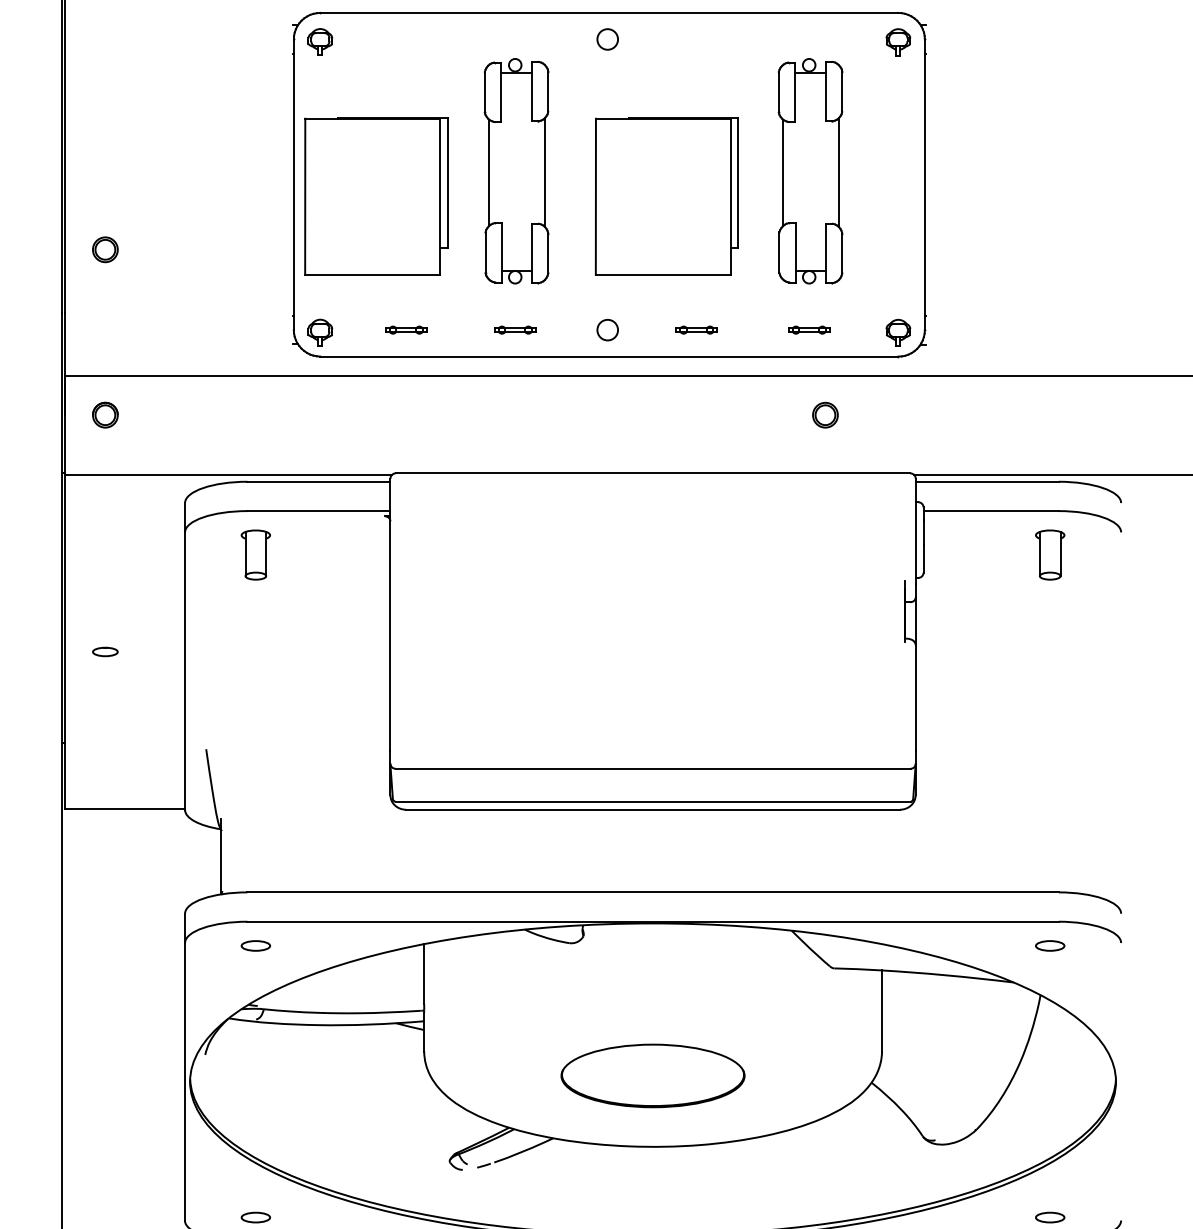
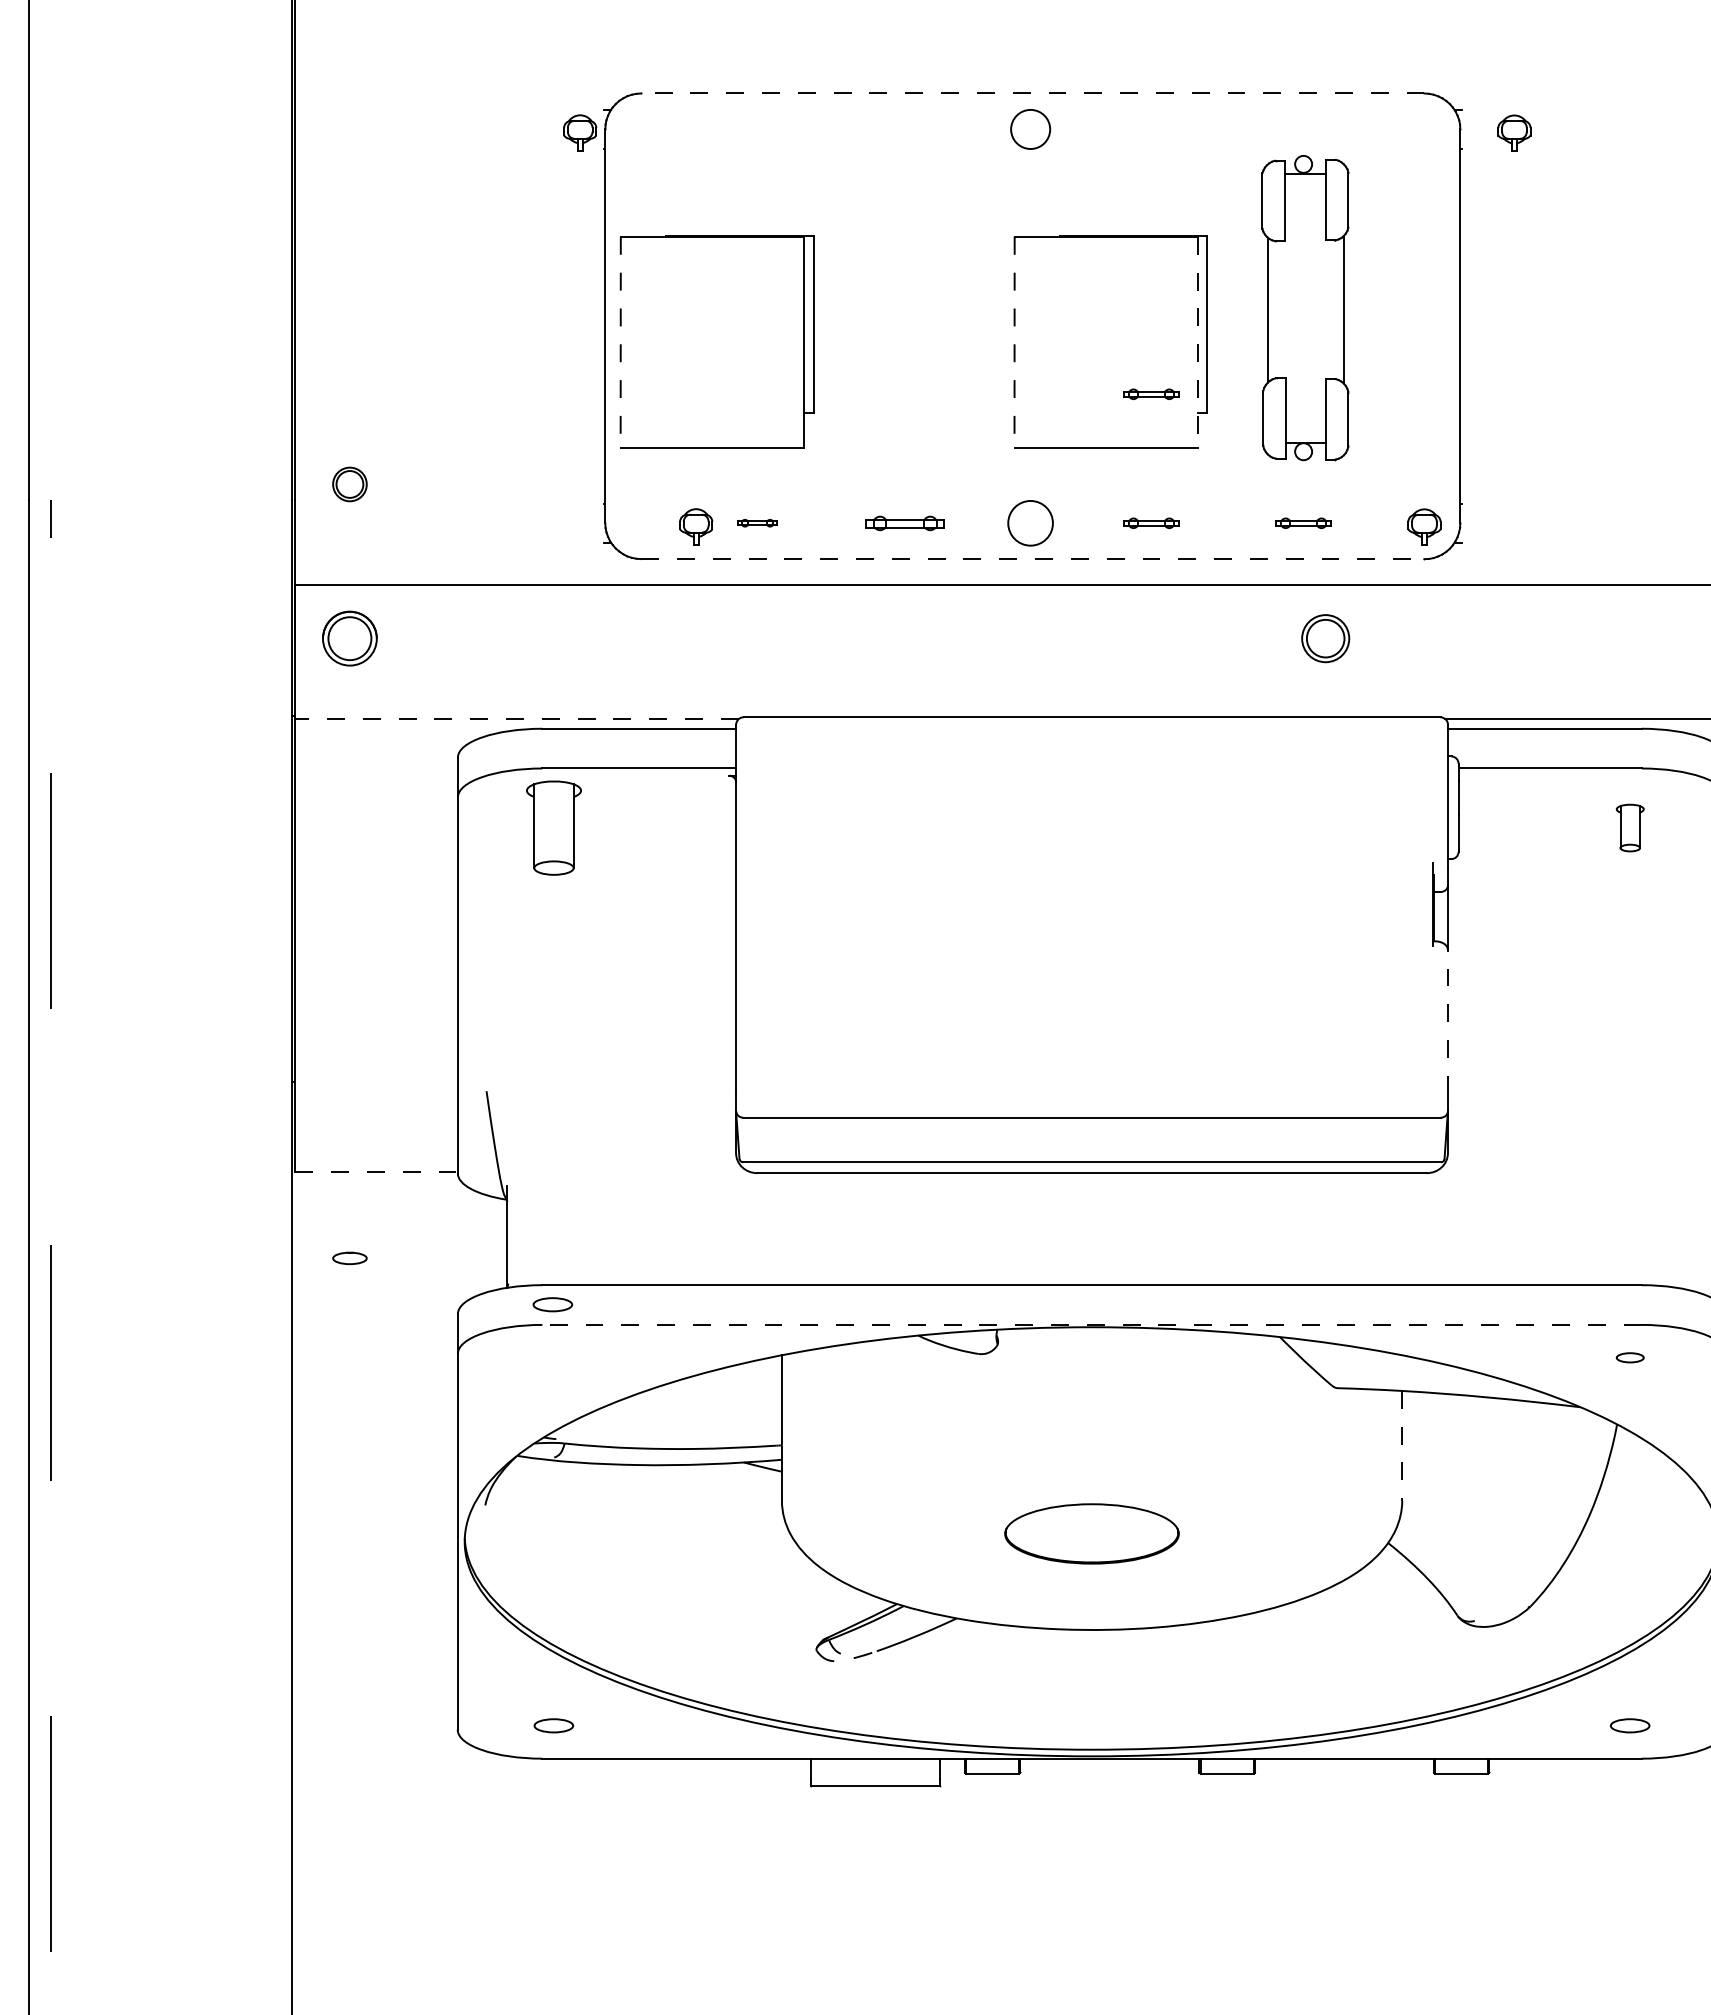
line: (609, 12) -> (1032, 93), solid -> dashed
circle: (607, 39) -> (1030, 129), size x1.4
part: (320, 41) -> (580, 132), moved
part: (898, 41) -> (1514, 132), moved
part: (516, 171) -> (907, 308), removed
line: (305, 196) -> (620, 342), solid -> dashed
line: (595, 196) -> (1014, 342), solid -> dashed
line: (730, 196) -> (1197, 342), solid -> dashed
part: (696, 234) -> (1151, 393), added
part: (105, 249) -> (349, 484), moved
part: (406, 329) -> (757, 522), size x0.7
part: (515, 329) -> (905, 522), size x1.4
circle: (607, 330) -> (1030, 523), size x1.6
part: (320, 332) -> (696, 526), moved
line: (609, 356) -> (1032, 559), solid -> dashed
part: (105, 415) -> (349, 638), size x1.6
part: (825, 415) -> (1325, 638), size x1.4
line: (229, 474) -> (517, 719), solid -> dashed
part: (255, 554) -> (553, 827), size x1.4
part: (1050, 554) -> (1630, 827), size x0.7
part: (105, 652) -> (349, 1258), moved
line: (916, 698) -> (1448, 1022), solid -> dashed
line: (125, 809) -> (377, 1172), solid -> dashed
line: (653, 921) -> (1092, 1324), solid -> dashed
part: (255, 945) -> (552, 1304), moved
part: (1050, 945) -> (1630, 1357), size x0.7
line: (882, 1010) -> (1402, 1445), solid -> dashed
part: (652, 1075) -> (1091, 1533), size x0.7

